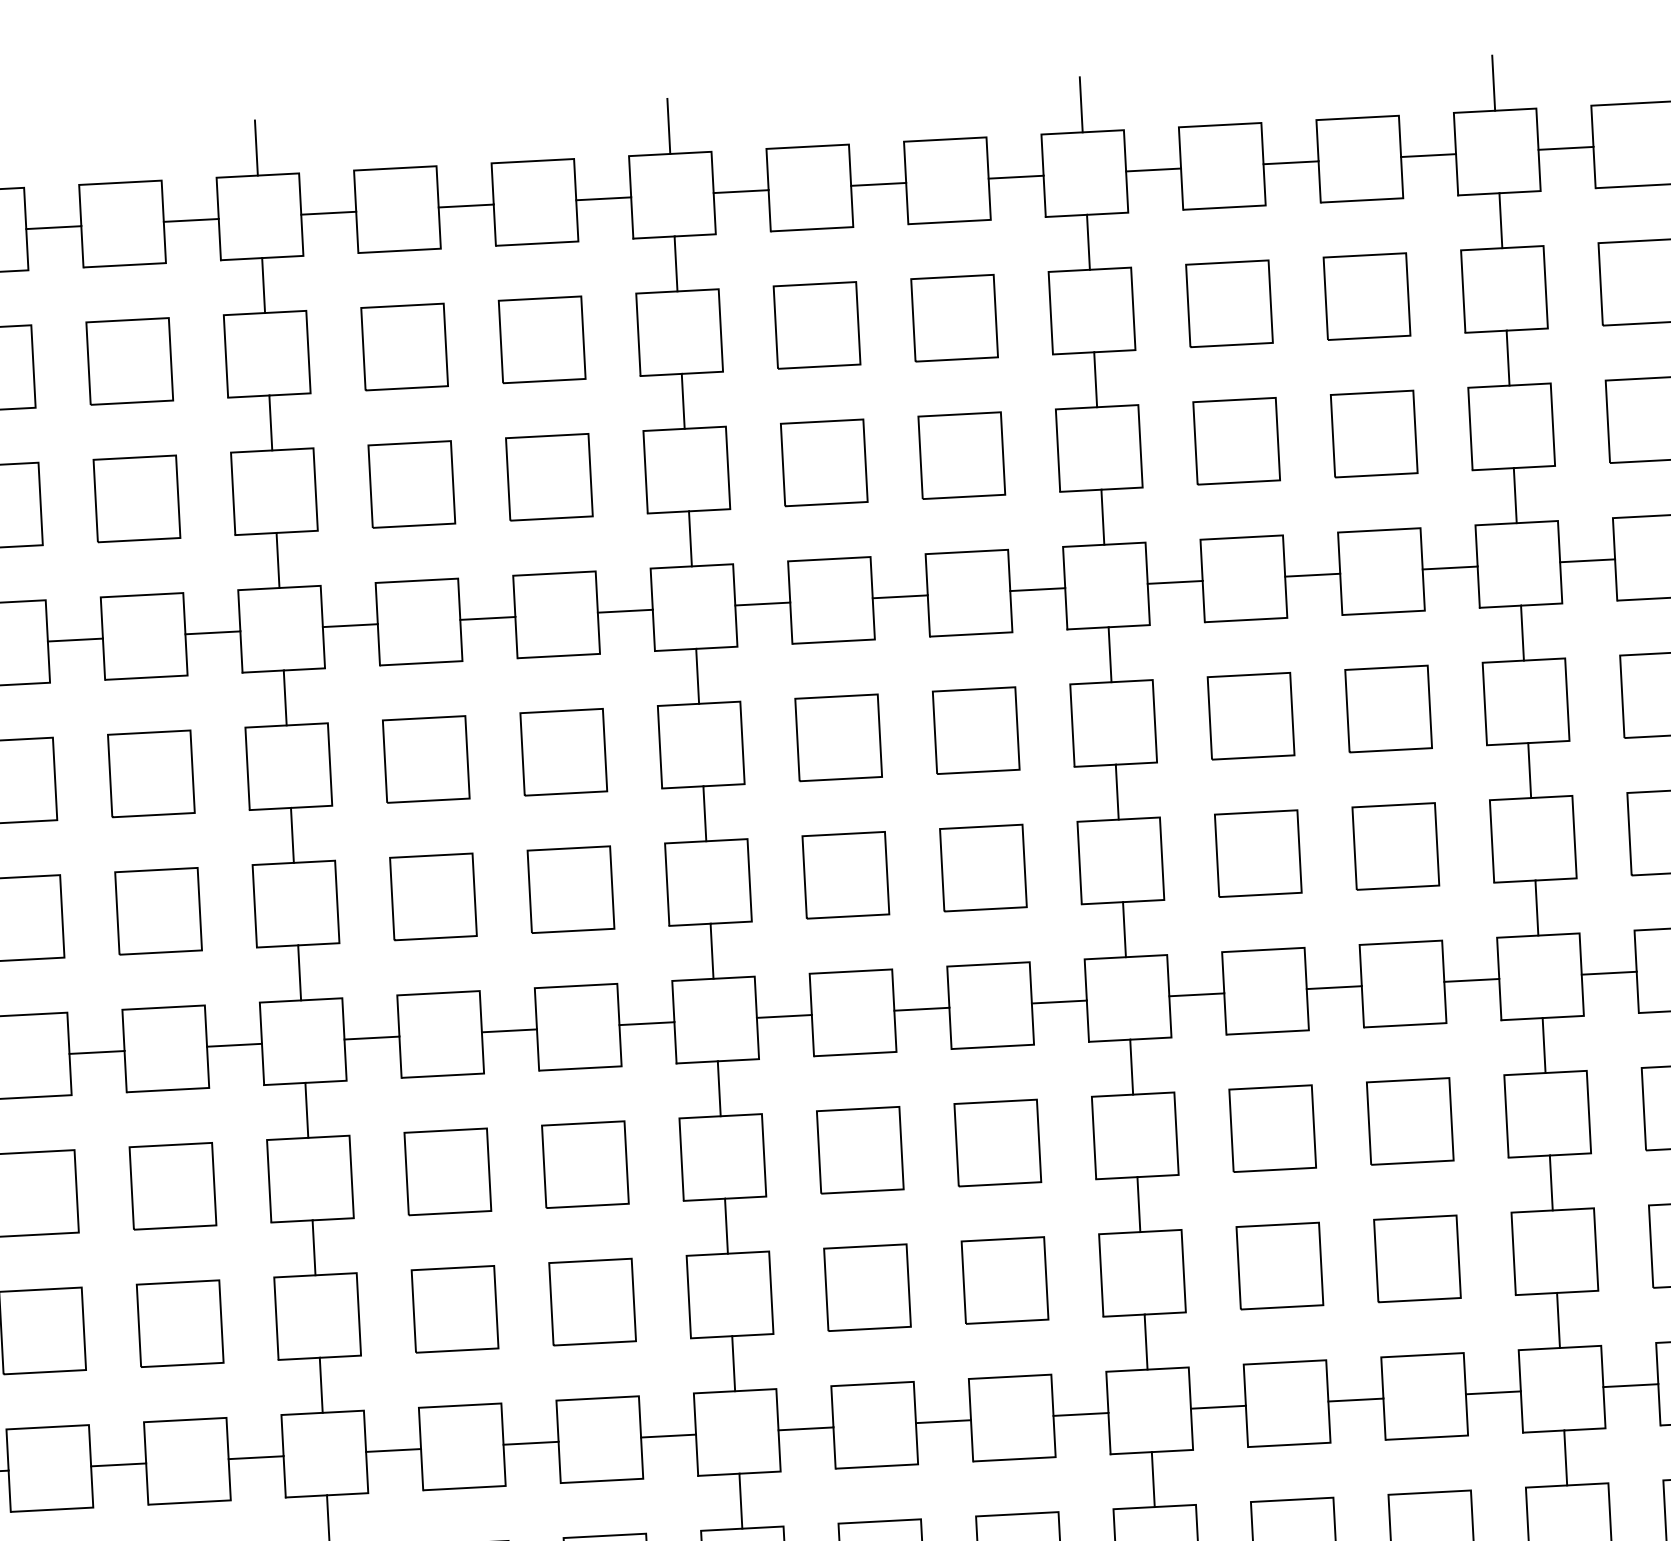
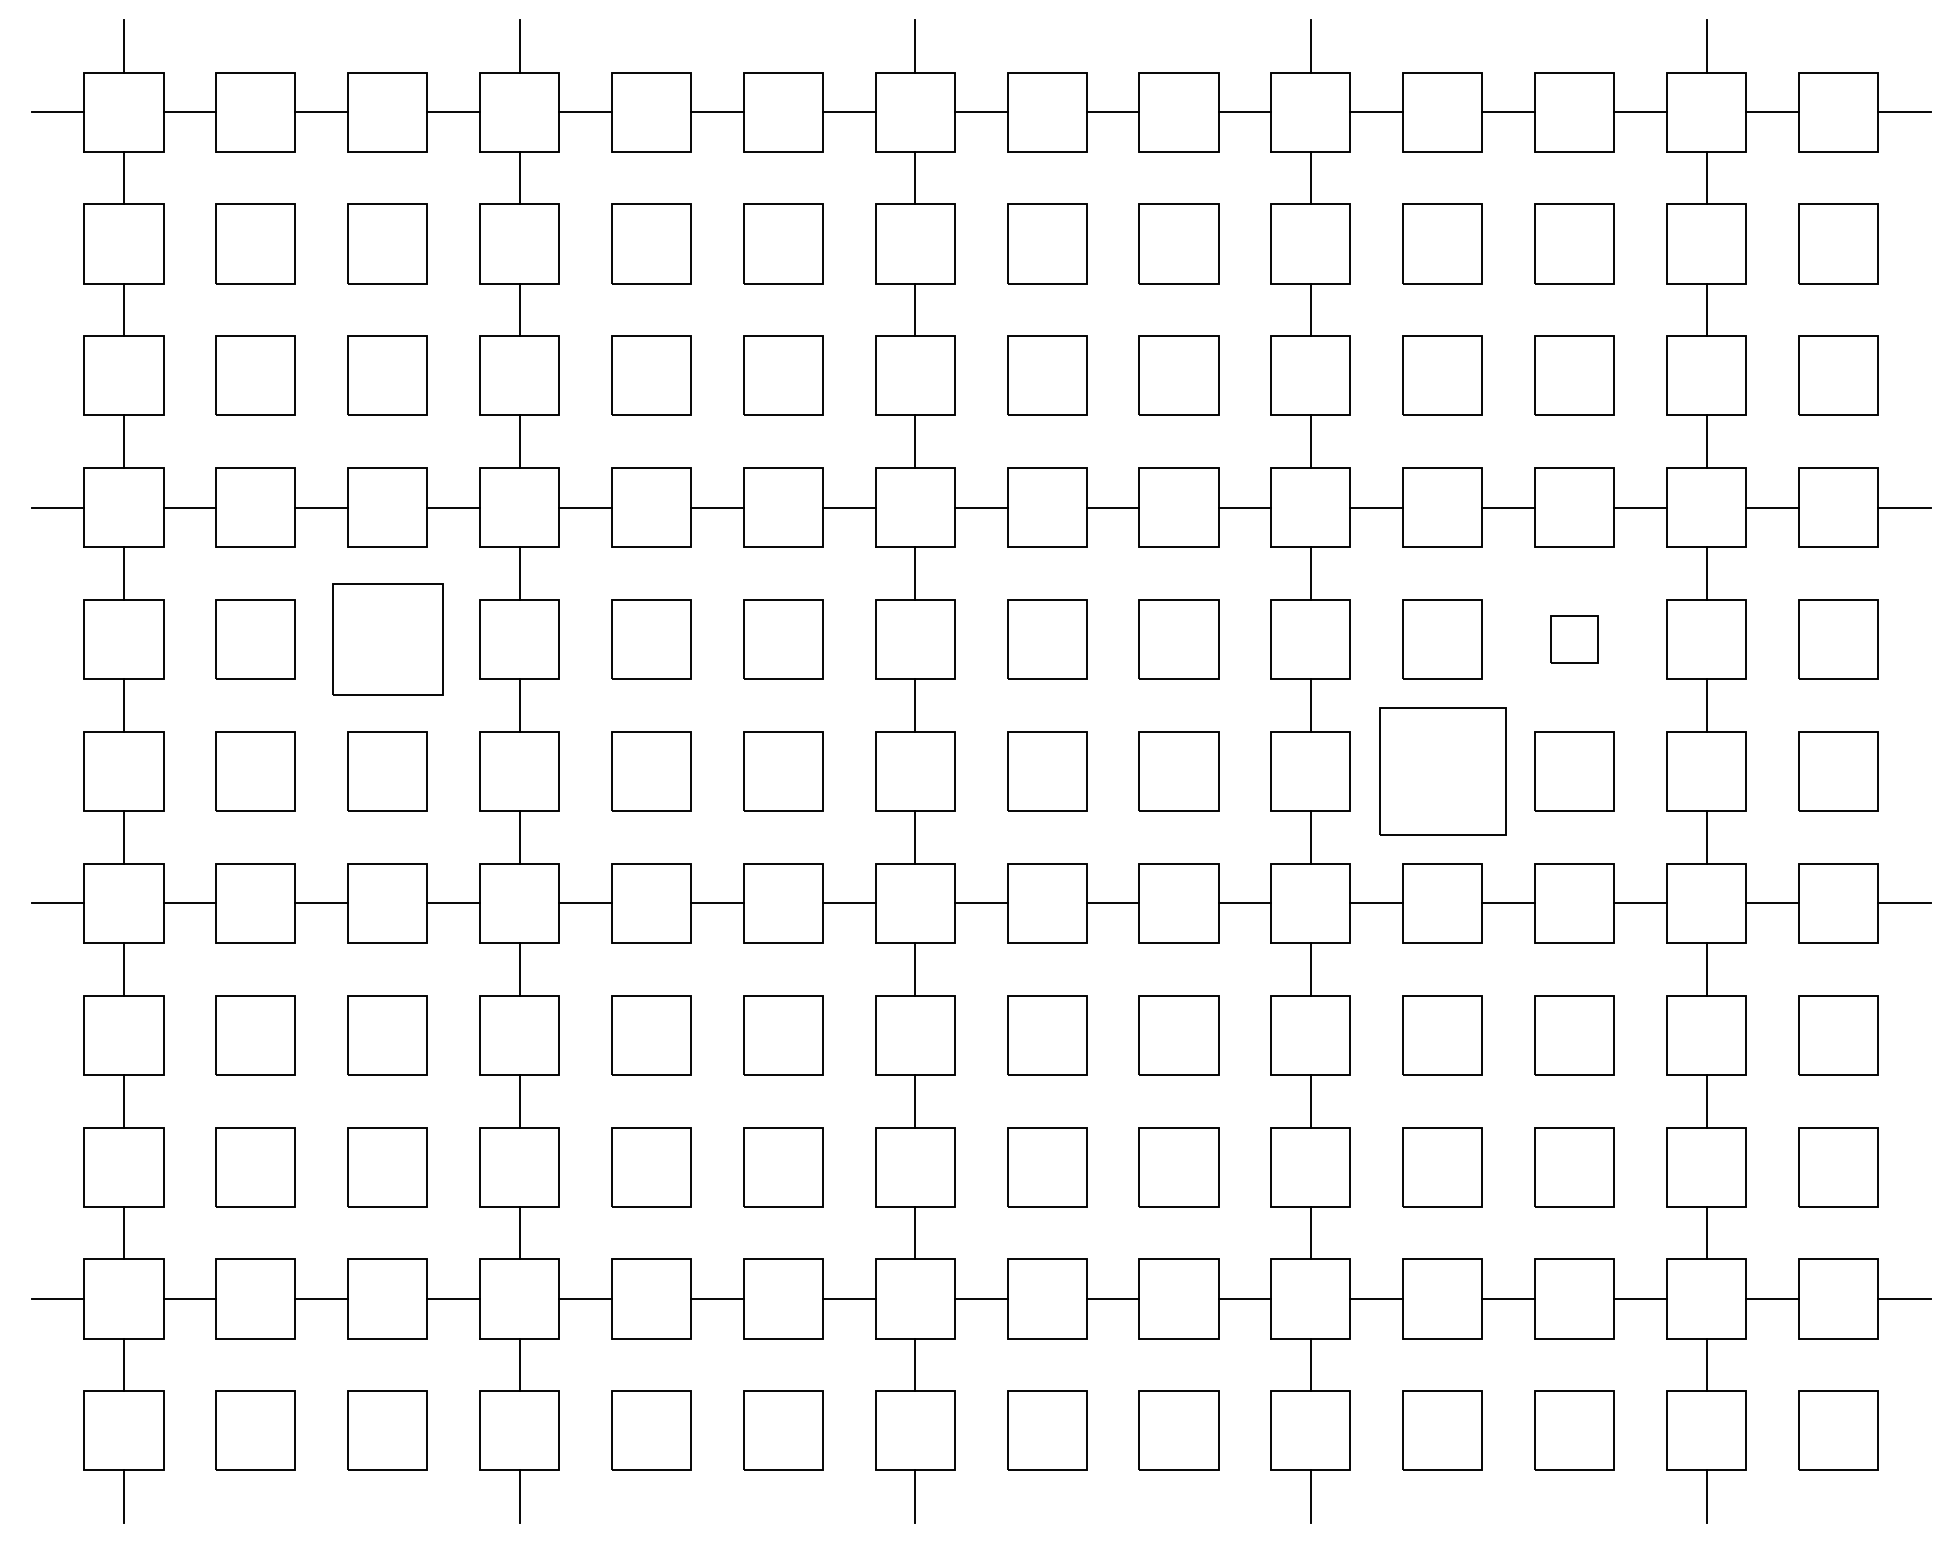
part: (1388, 708) -> (1574, 639), size x0.6
part: (151, 773) -> (387, 639), size x1.4
part: (1258, 853) -> (1442, 771), size x1.6

